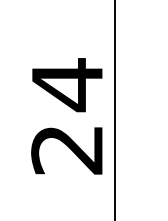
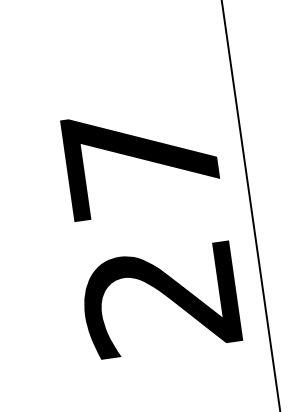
text: (67, 85) -> (142, 161), 24 -> 27

